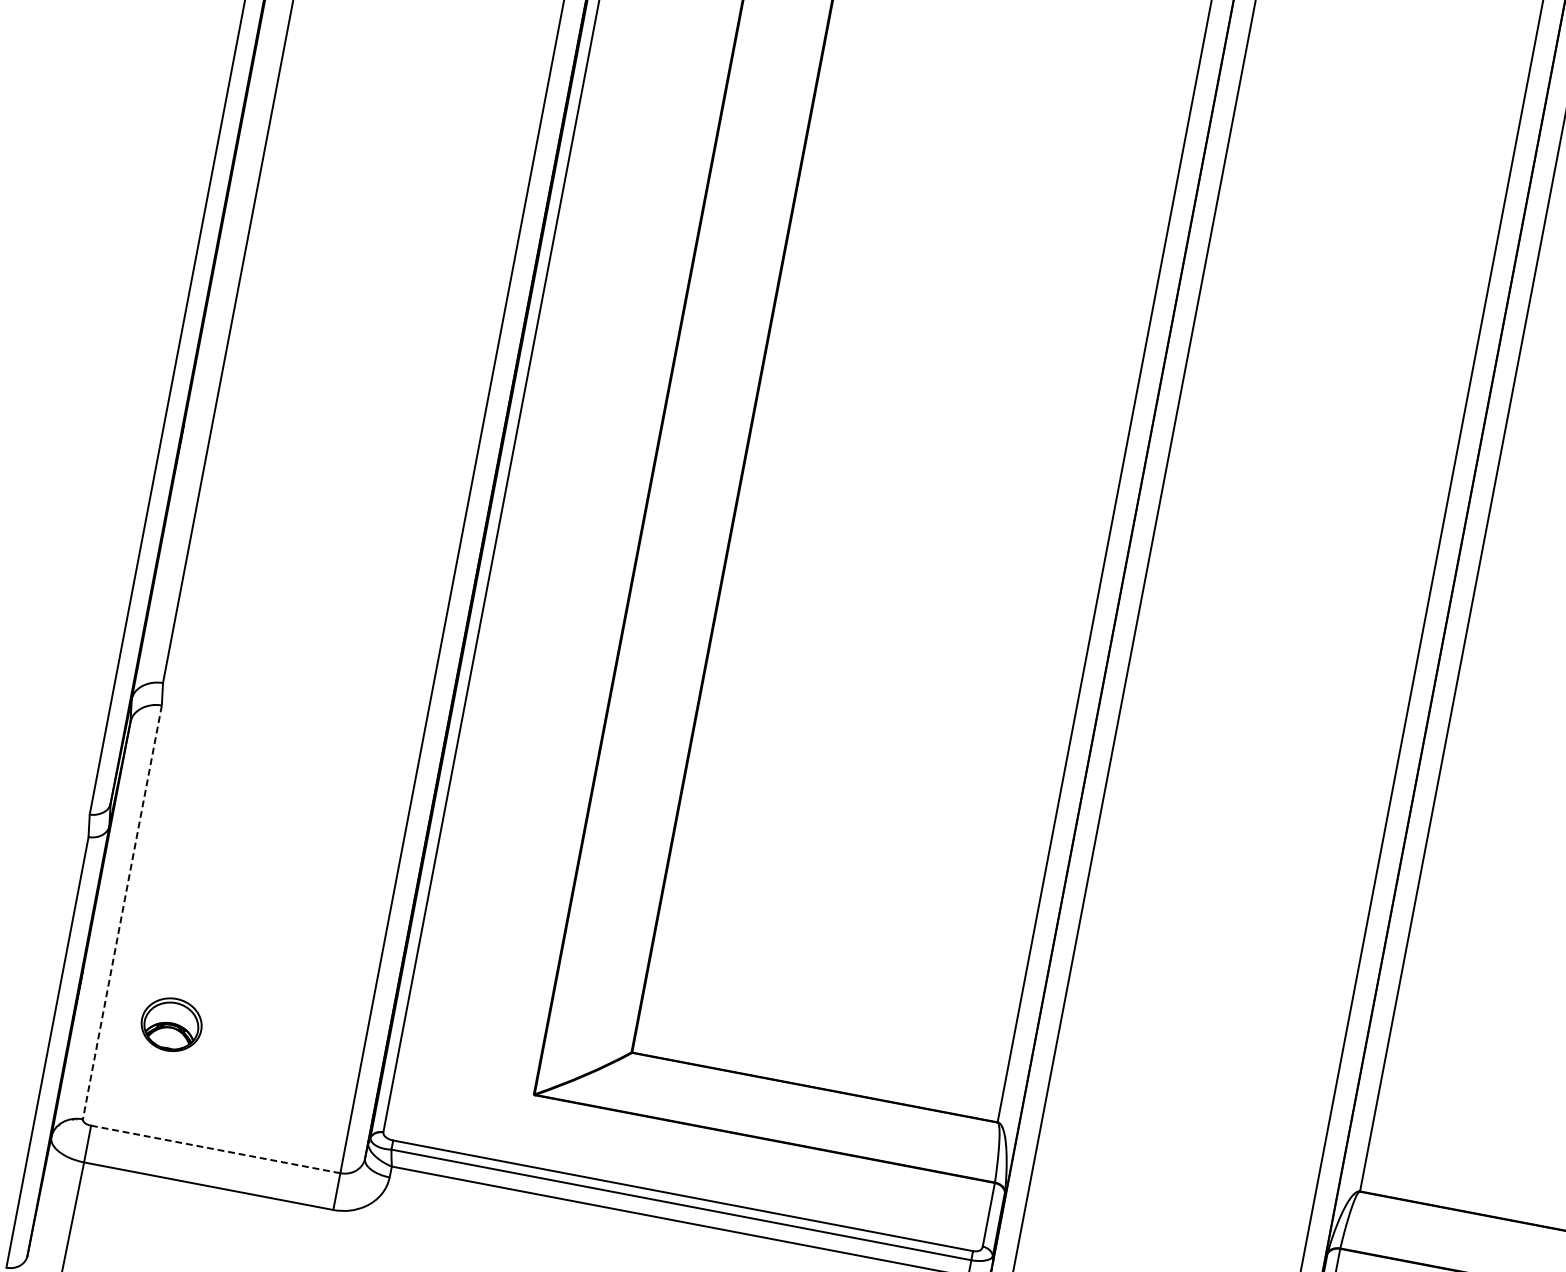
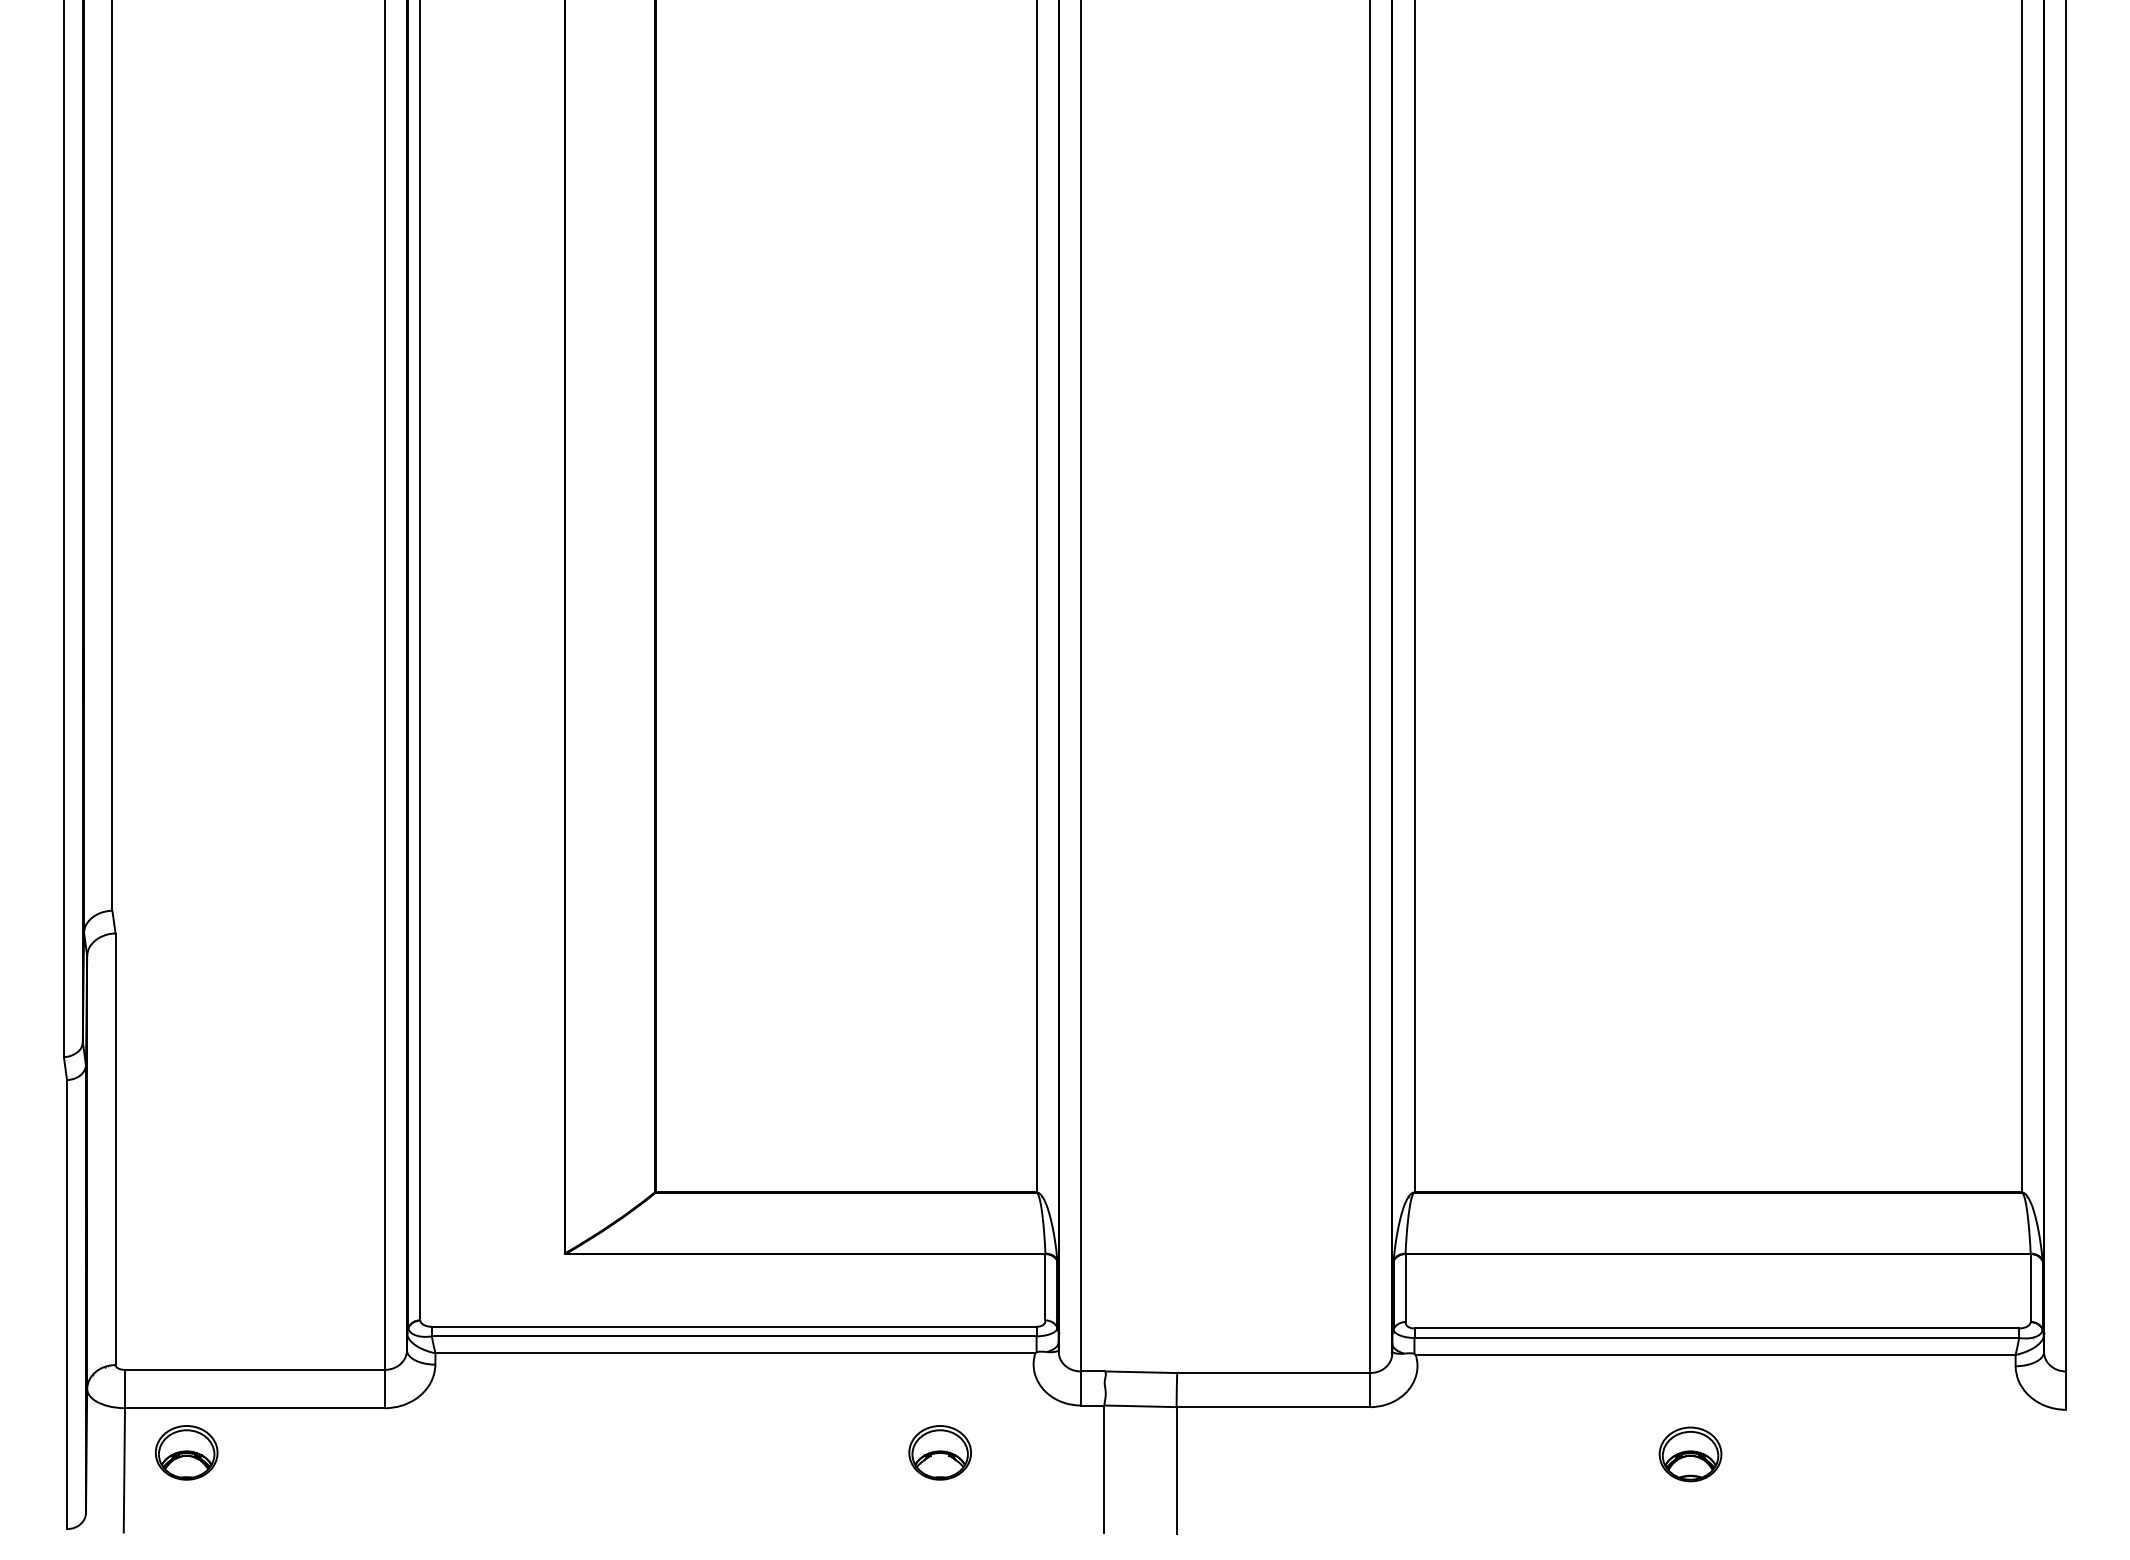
line: (122, 912) -> (115, 1149), dashed -> solid
part: (171, 1024) -> (186, 1452), moved
line: (215, 1148) -> (254, 1369), dashed -> solid

